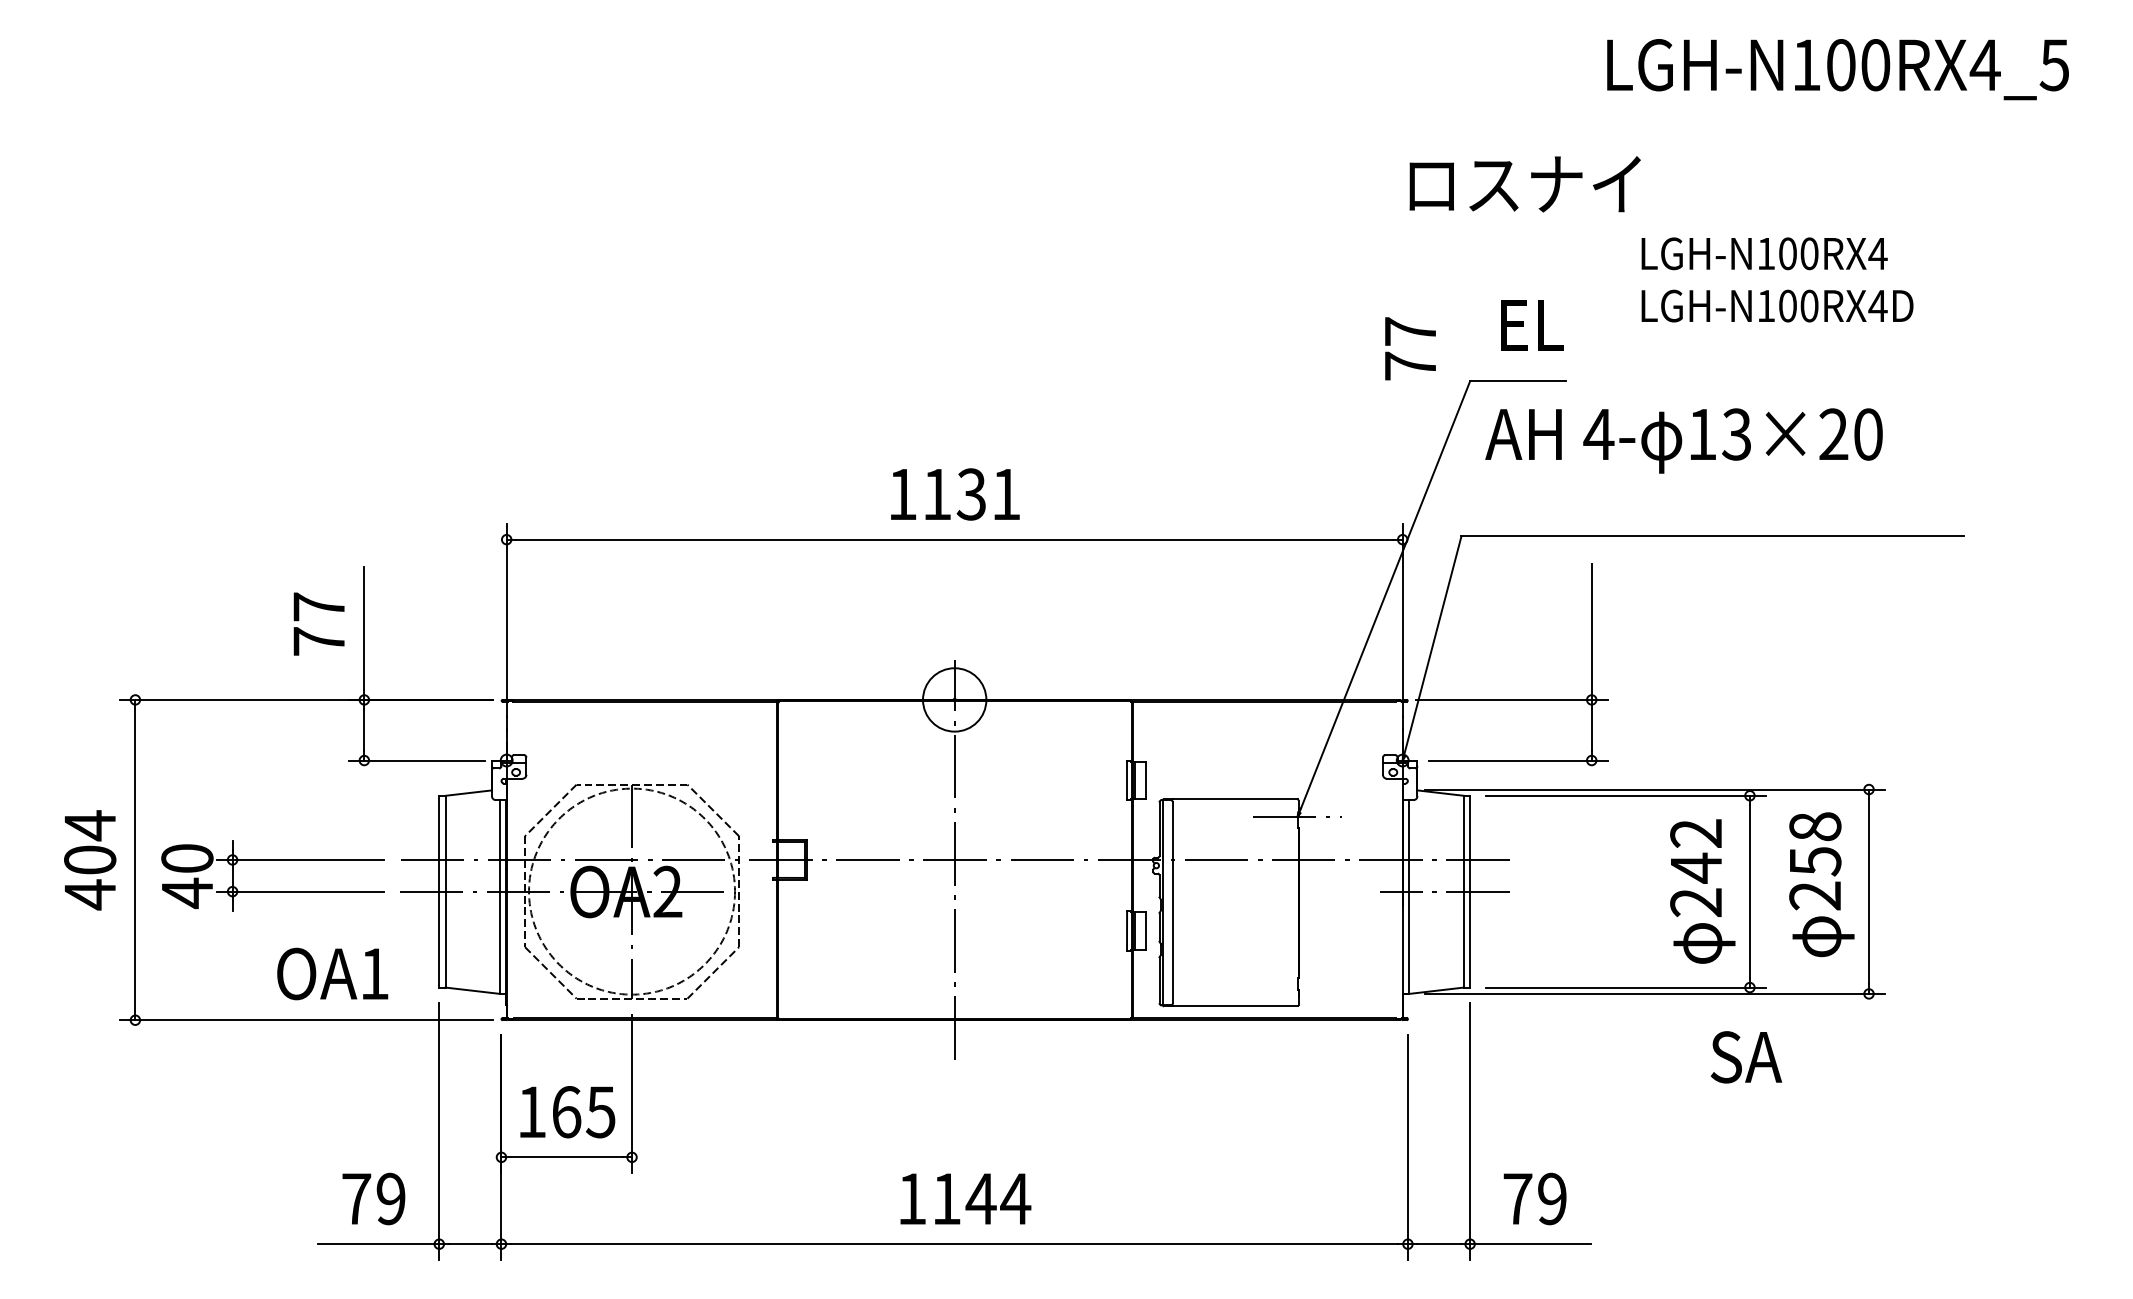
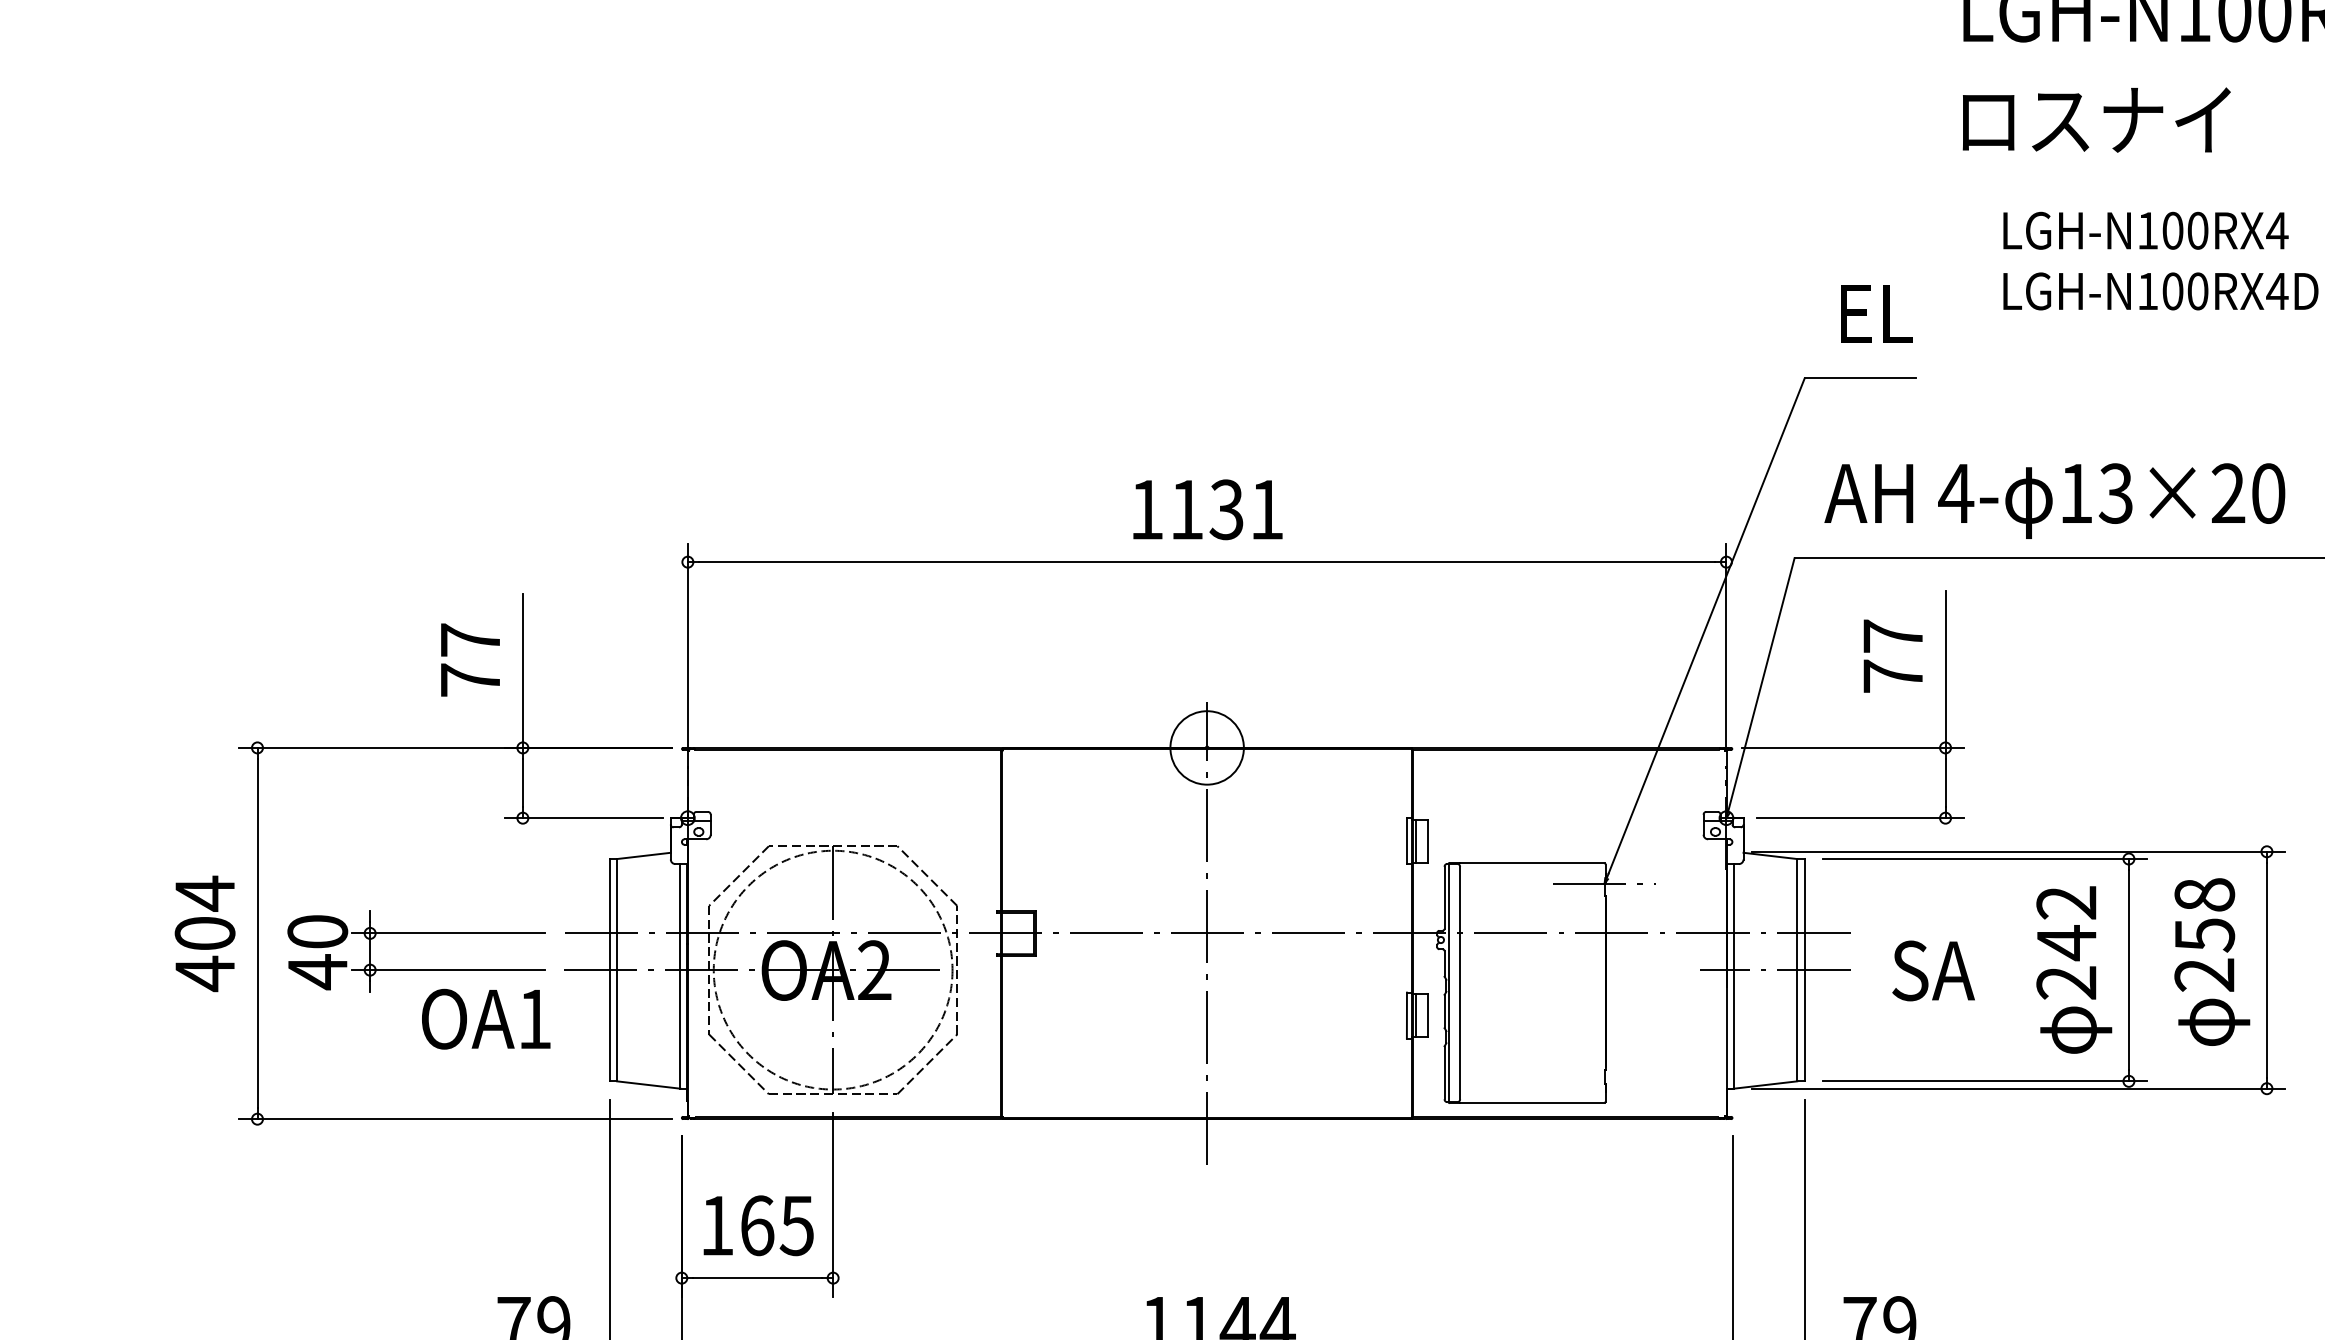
text: (1524, 184) -> (2095, 120), moved
text: (1410, 348) -> (1893, 655), moved
text: (1683, 440) -> (2054, 500), moved
text: (332, 973) -> (485, 1018), moved
text: (1746, 1057) -> (1933, 971), moved

